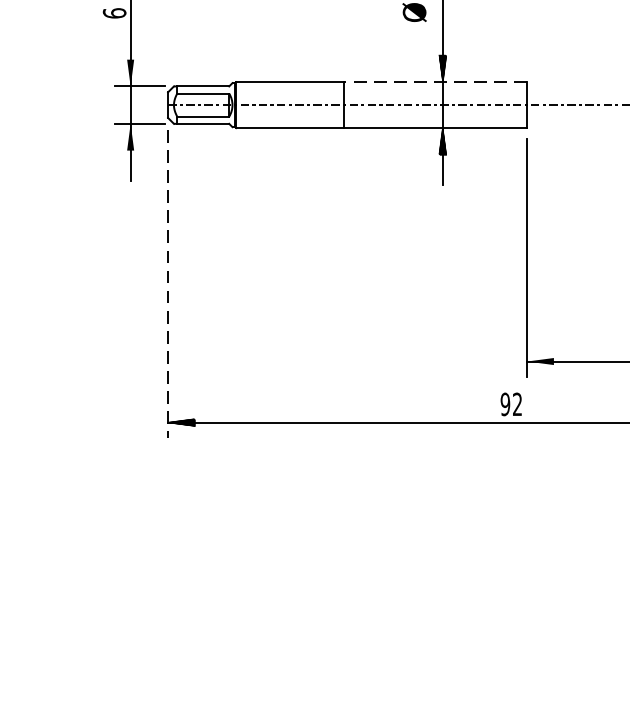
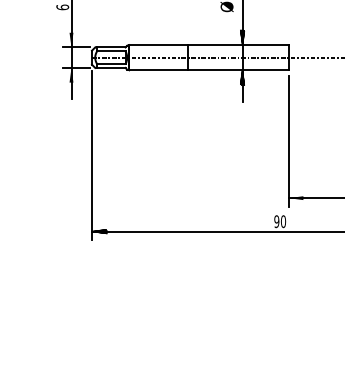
line: (435, 82) -> (238, 45), dashed -> solid
line: (168, 285) -> (92, 156), dashed -> solid
text: (517, 404) -> (283, 221), 92 -> 90

